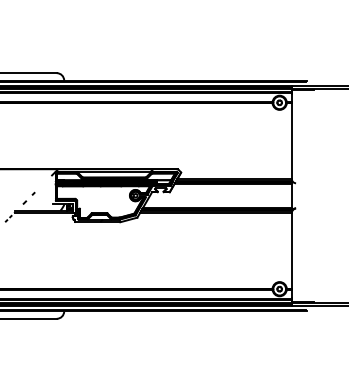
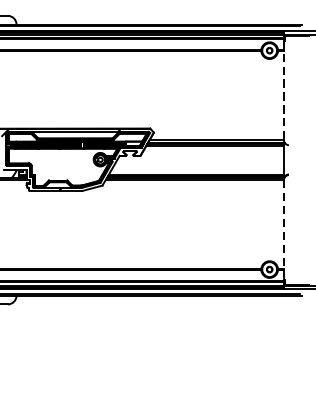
line: (291, 137) -> (283, 91), solid -> dashed
line: (291, 255) -> (283, 230), solid -> dashed

